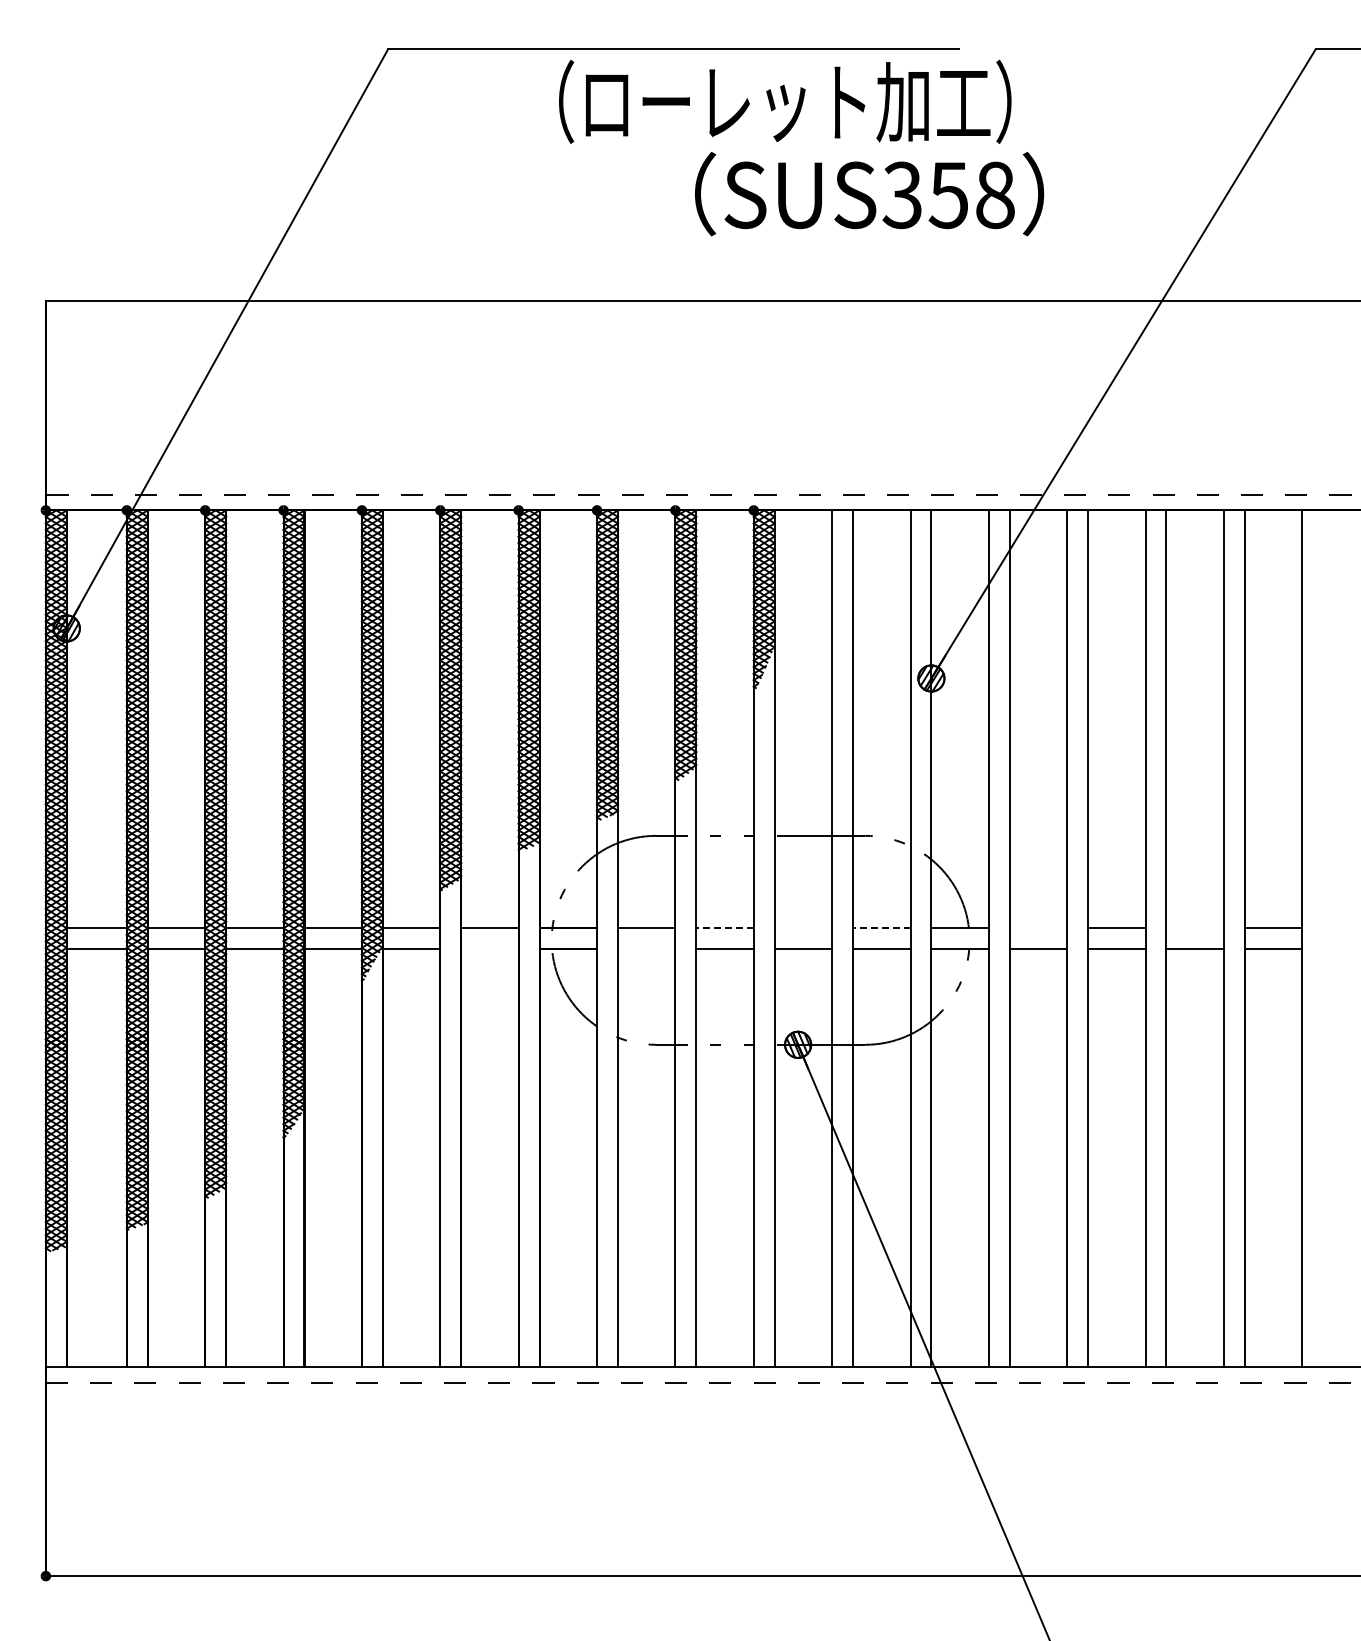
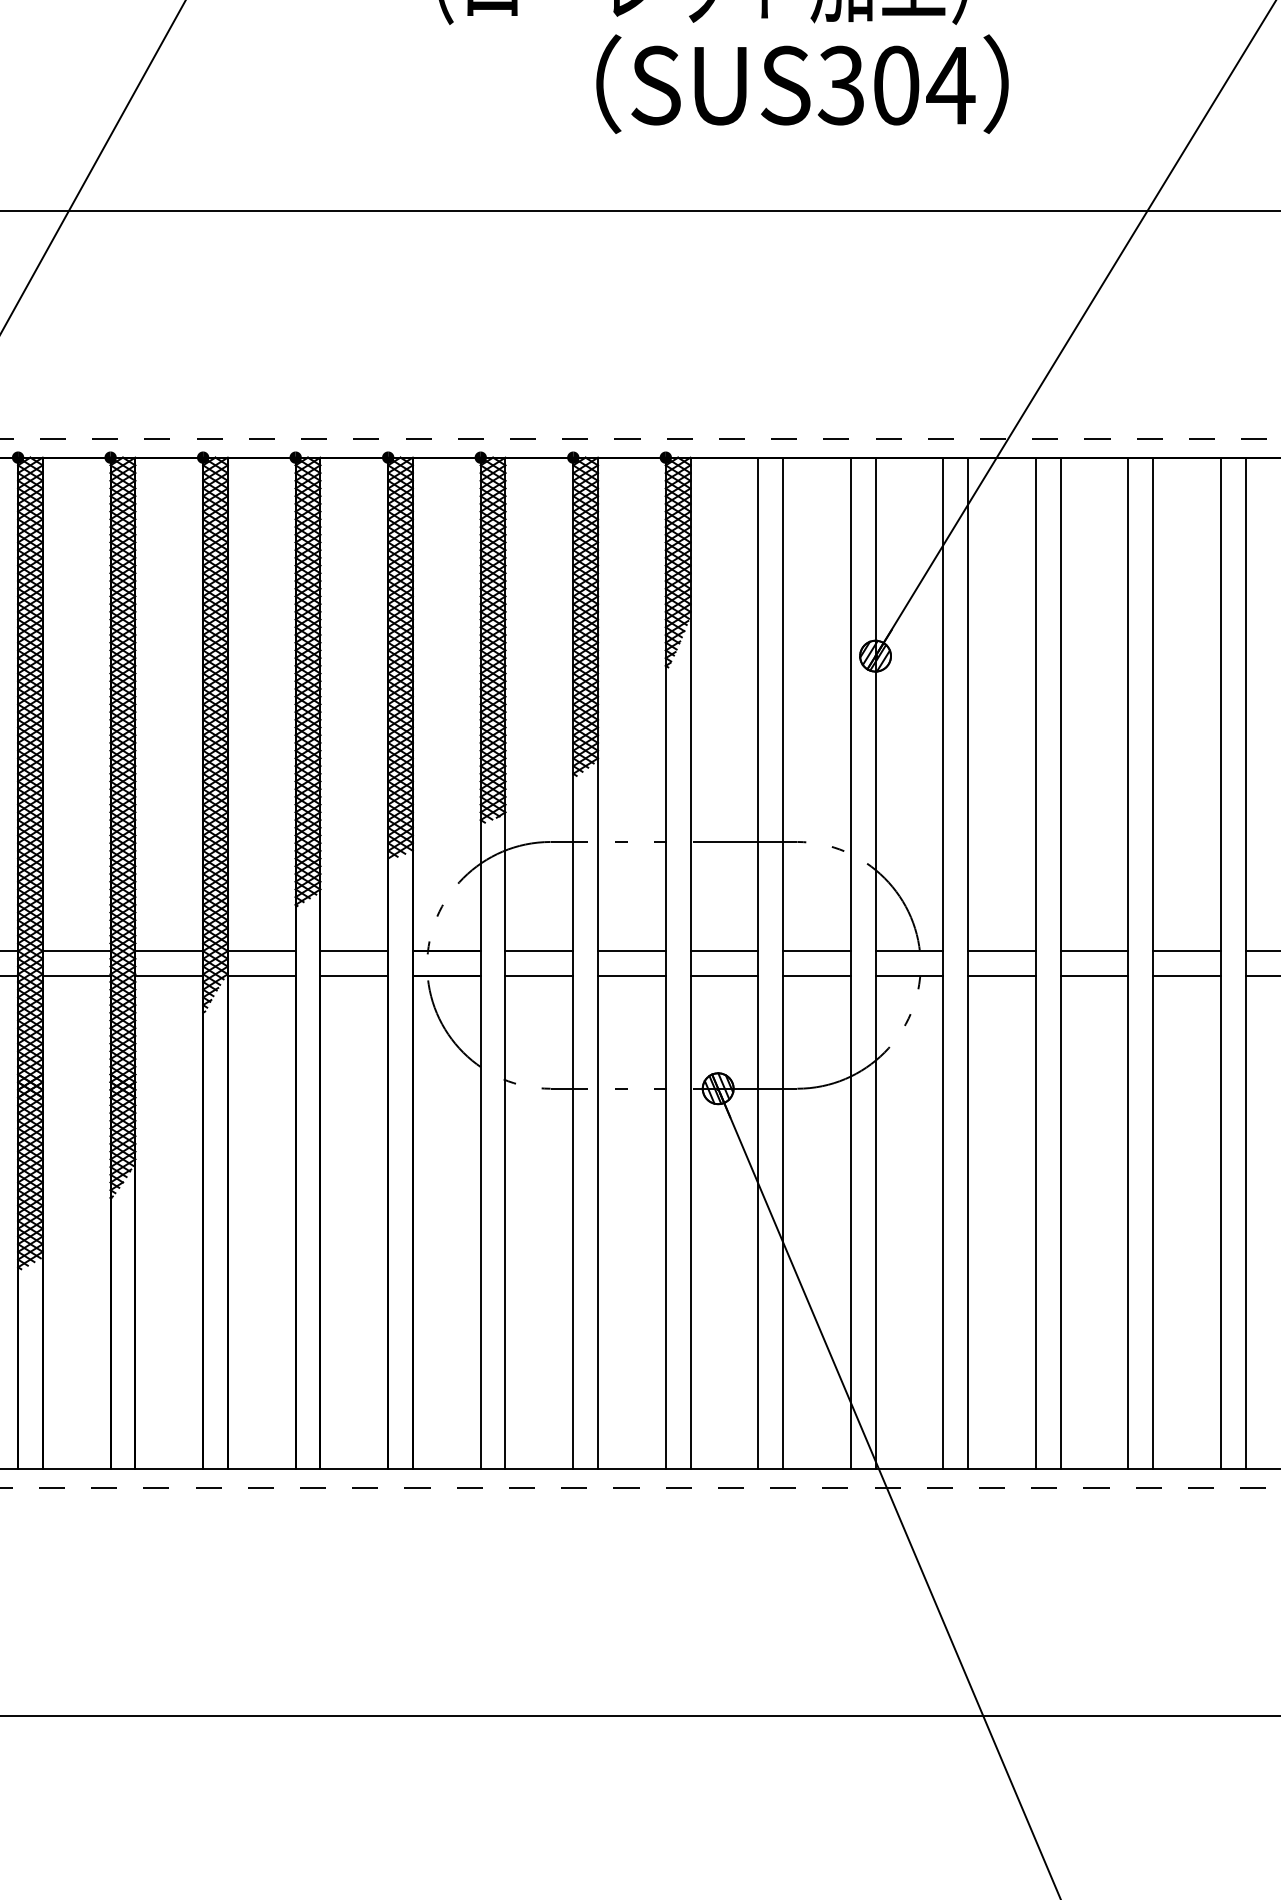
text: (972, 195) -> (924, 85), SUS358 -> SUS304
line: (725, 928) -> (632, 951), dashed -> solid
line: (803, 928) -> (724, 951), added
line: (881, 928) -> (816, 951), dashed -> solid
line: (1038, 928) -> (1002, 951), added
line: (1194, 928) -> (1186, 951), added
line: (489, 949) -> (353, 976), added
line: (646, 949) -> (539, 976), added

